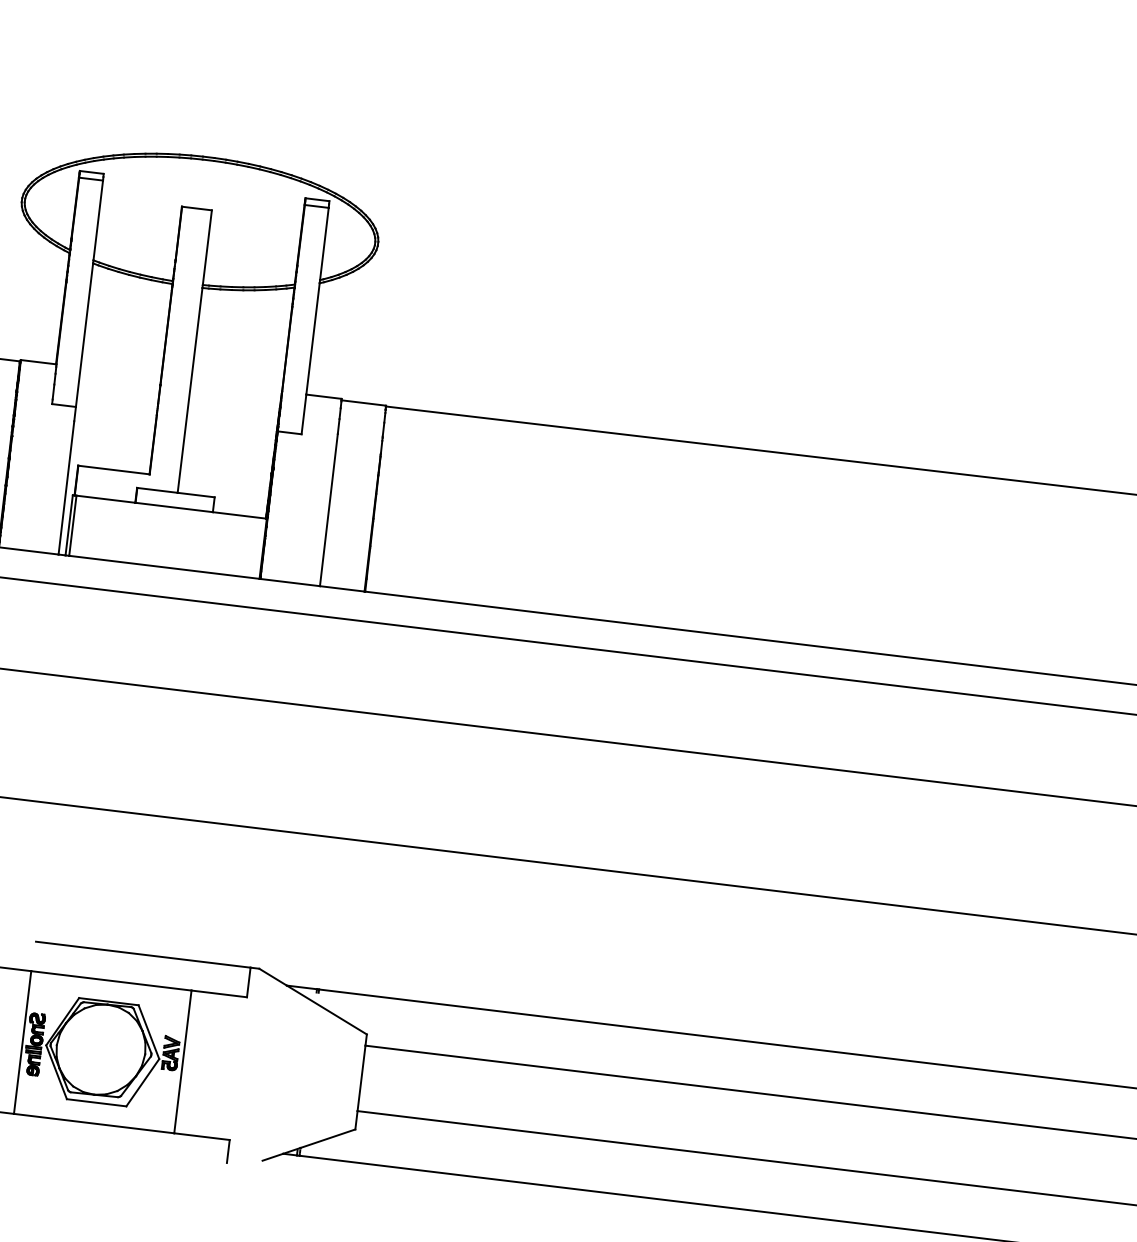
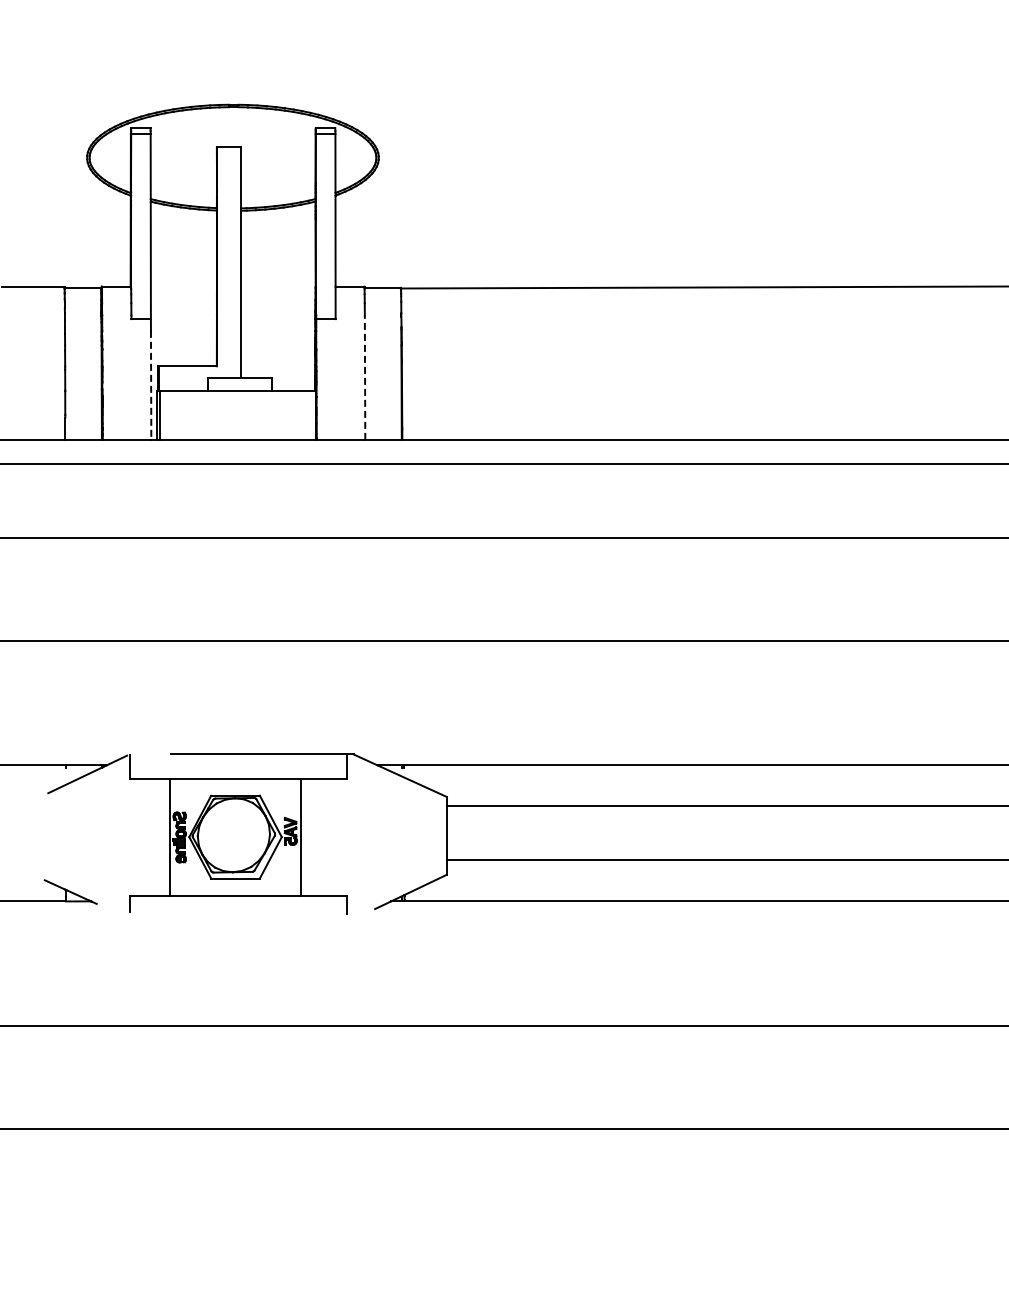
line: (66, 488) -> (151, 385), solid -> dashed
line: (329, 509) -> (365, 377), solid -> dashed

